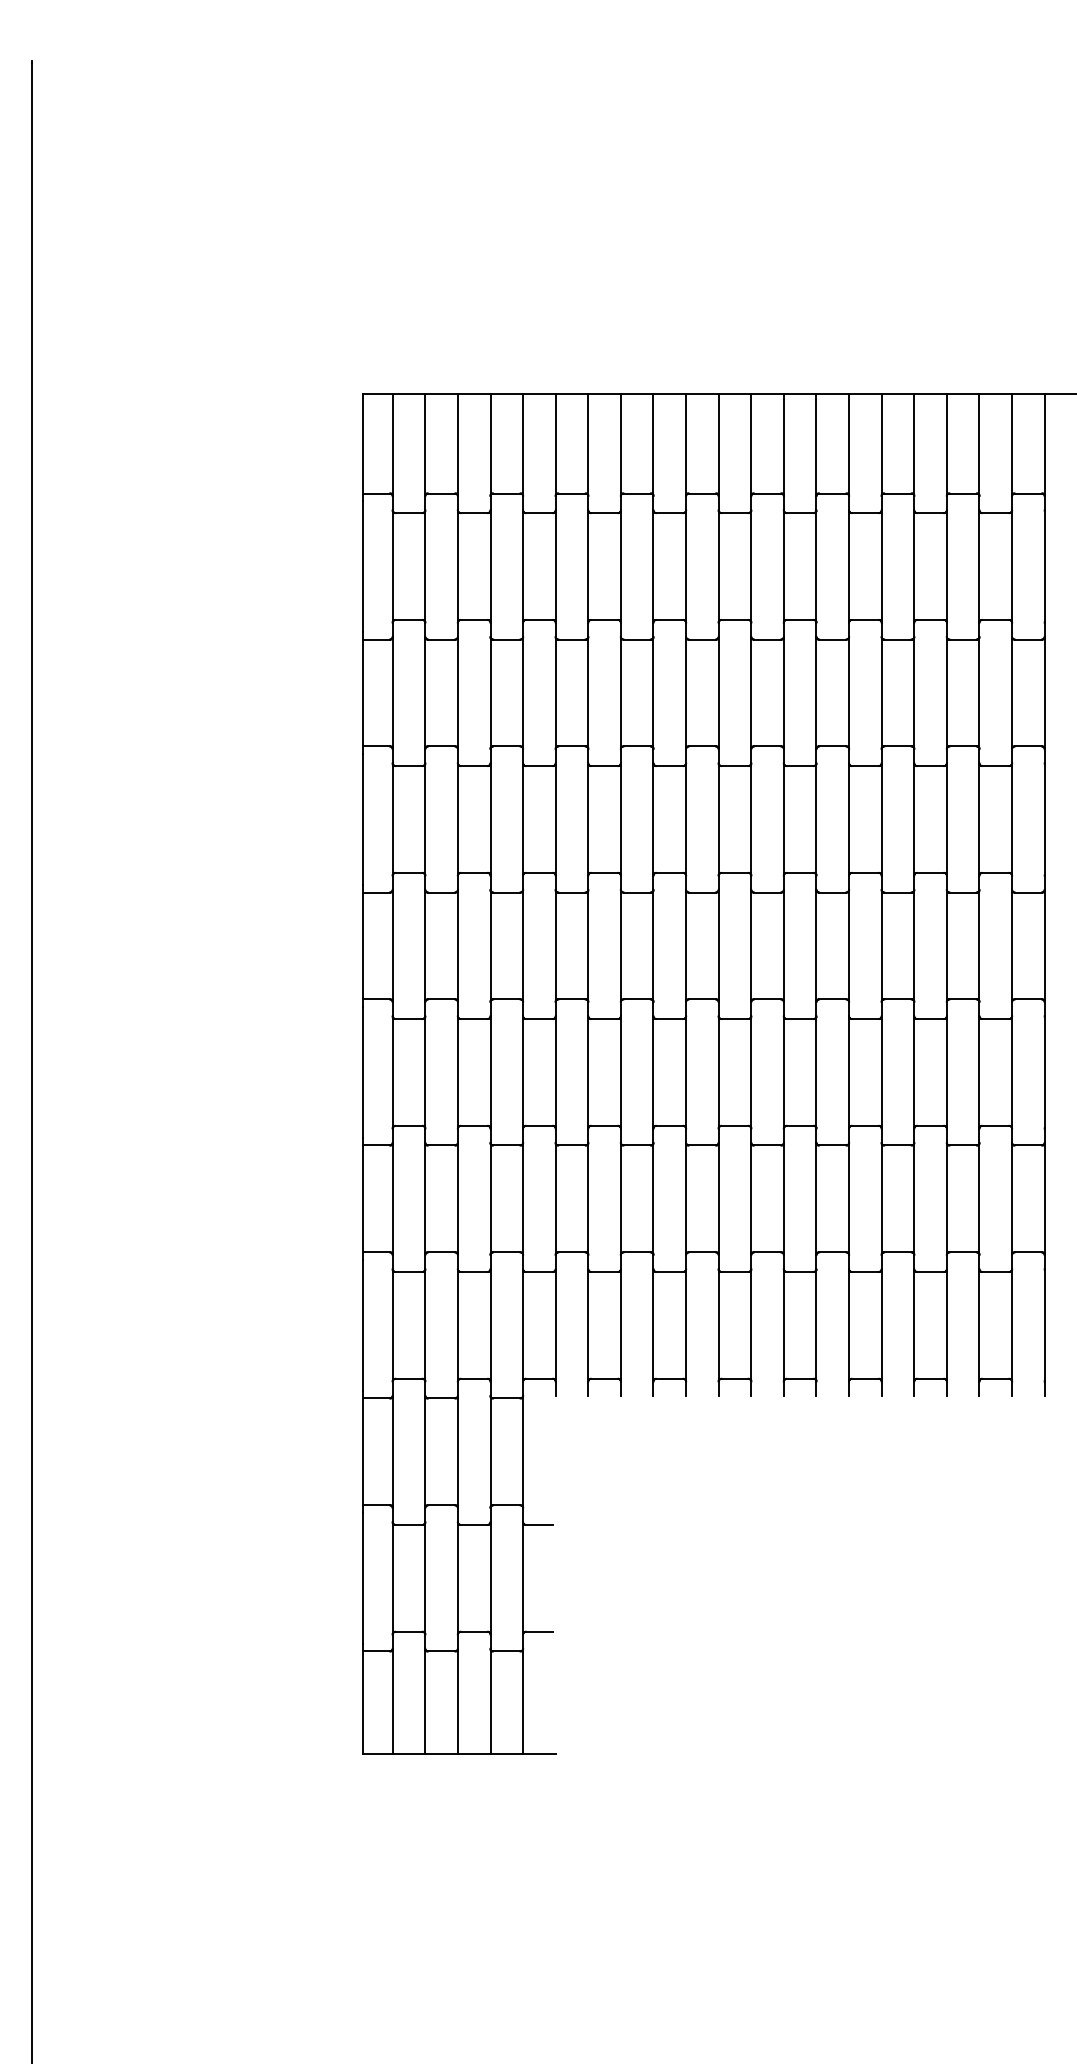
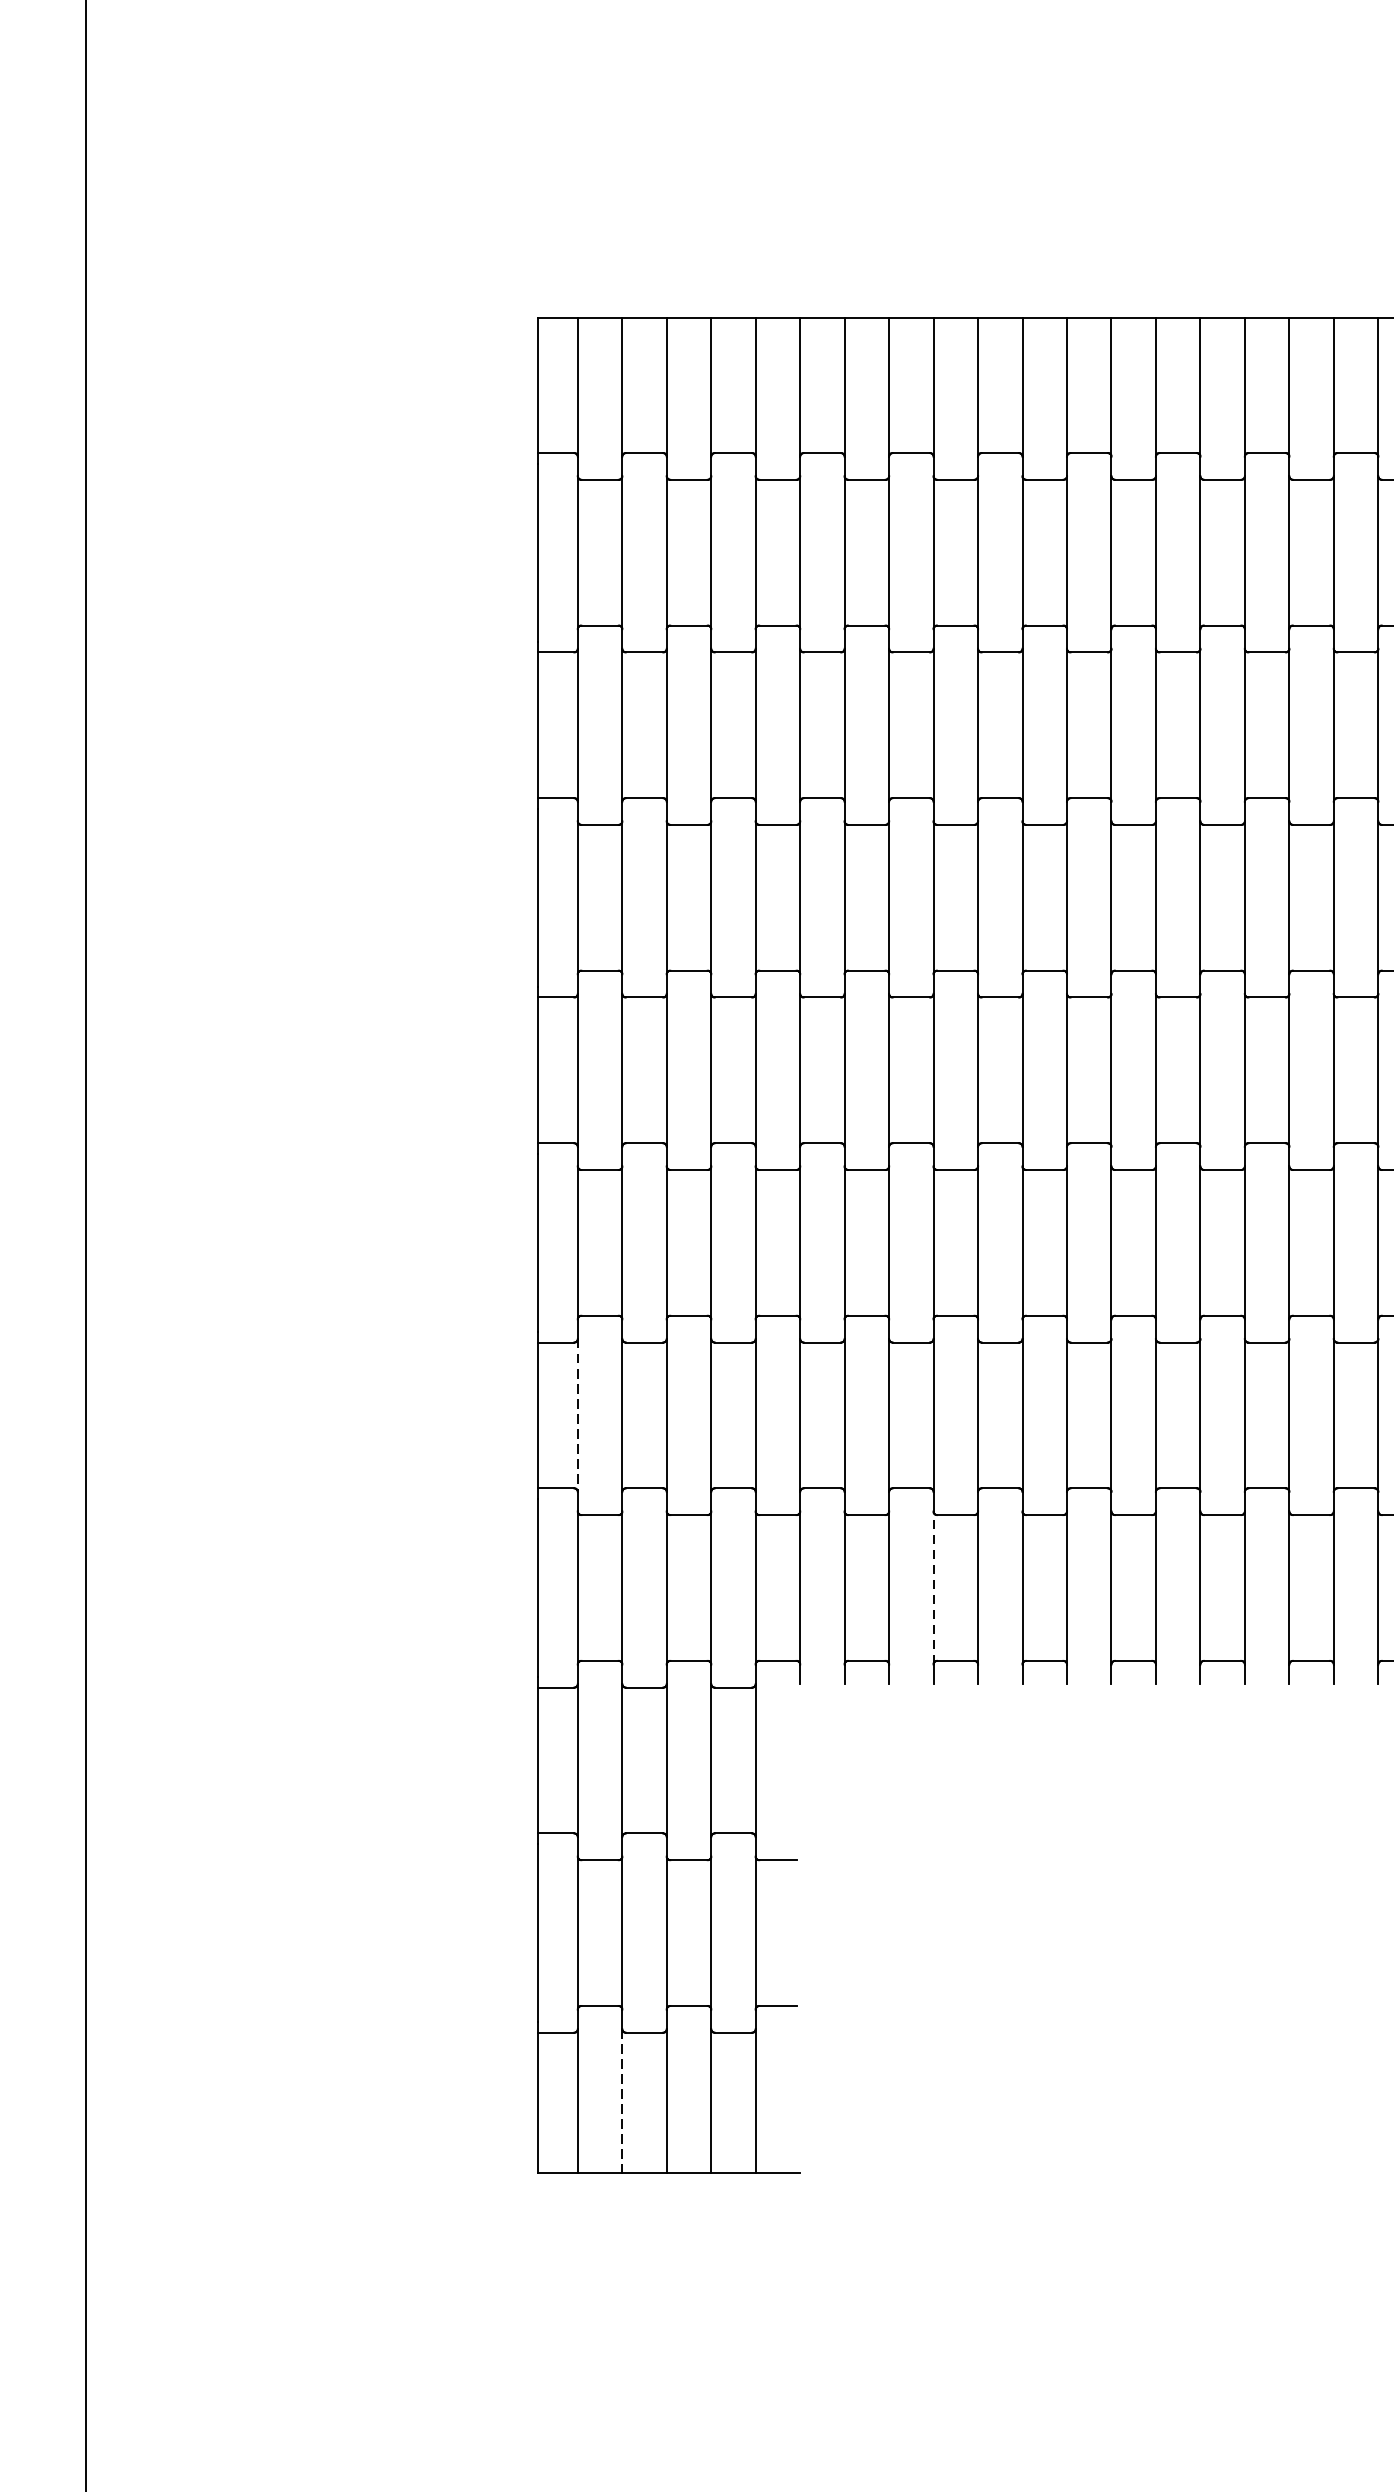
line: (392, 1199) -> (577, 1416), solid -> dashed
line: (653, 1324) -> (933, 1586), solid -> dashed
line: (425, 1701) -> (622, 2101), solid -> dashed

